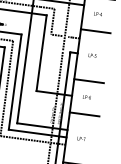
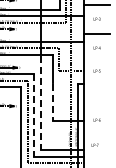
line: (95, 30) -> (96, 62), removed
text: (91, 54) -> (96, 70), moved
line: (24, 69) -> (40, 103), solid -> dashed
line: (39, 71) -> (53, 103), solid -> dashed
line: (88, 81) -> (96, 106), removed
line: (15, 82) -> (34, 115), solid -> dashed
line: (83, 114) -> (96, 135), removed
text: (80, 137) -> (94, 144), moved

